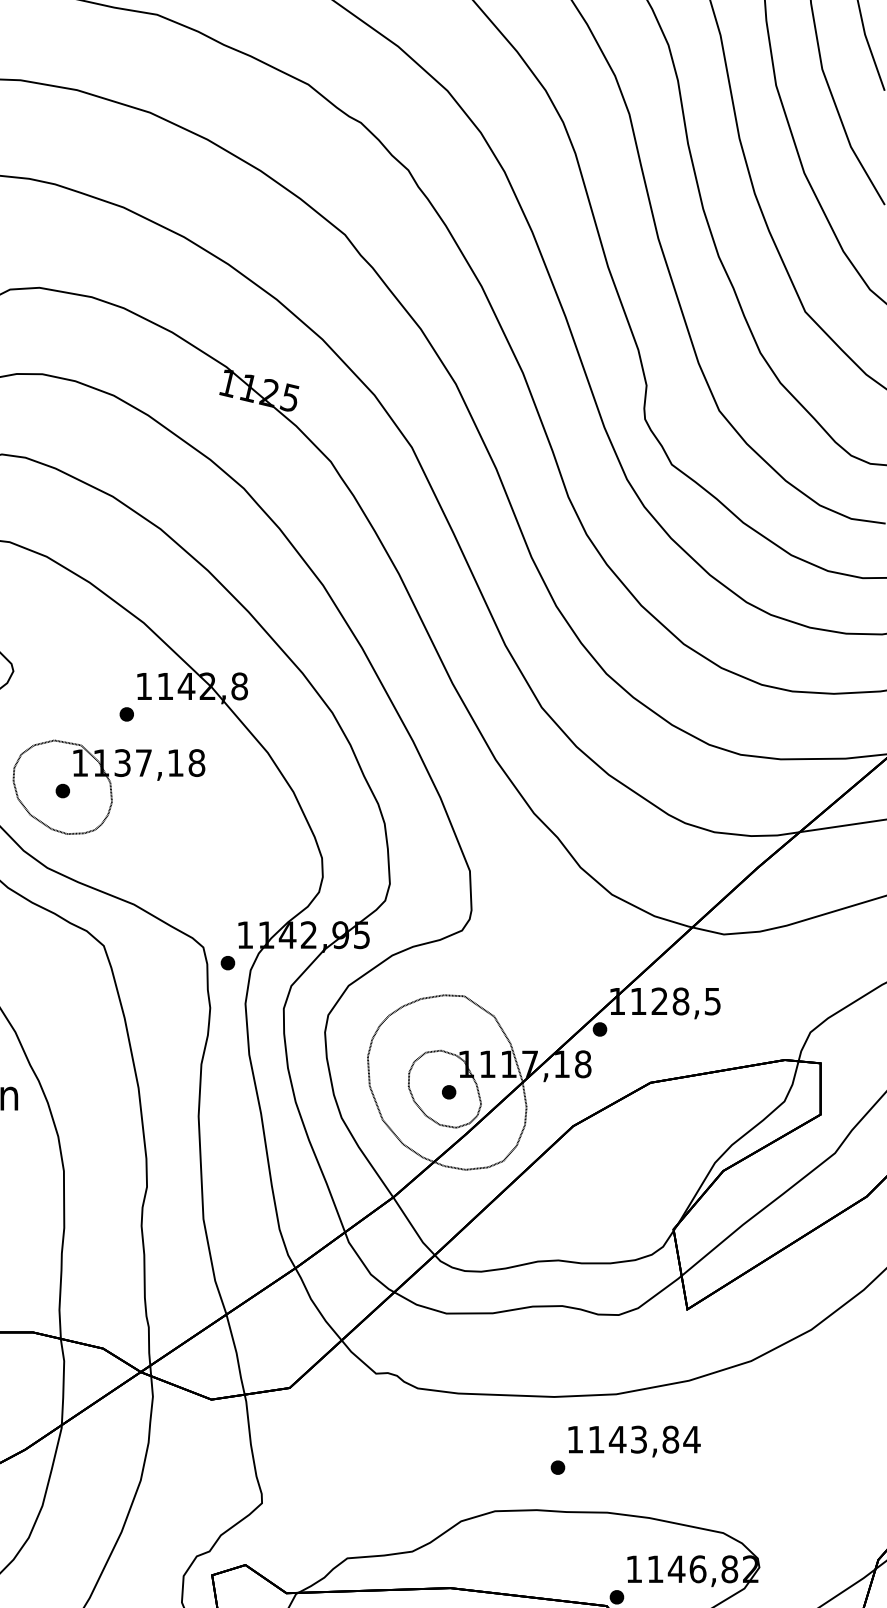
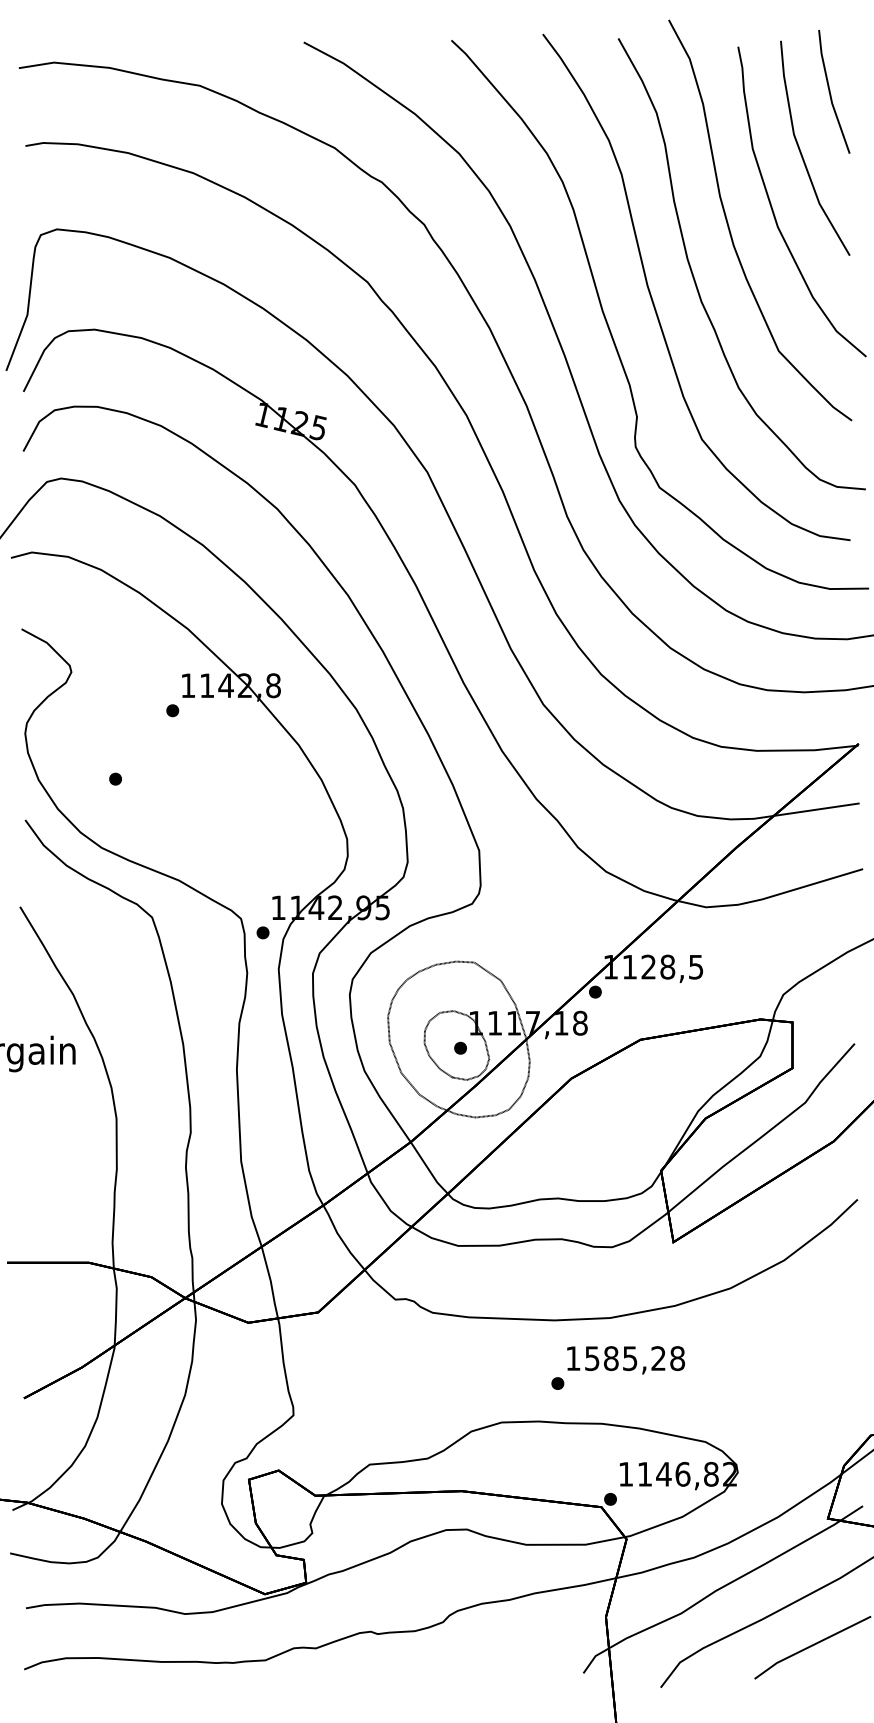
part: (108, 786) -> (156, 775), removed
text: (644, 1439) -> (635, 1358), 1143,84 -> 1585,28

